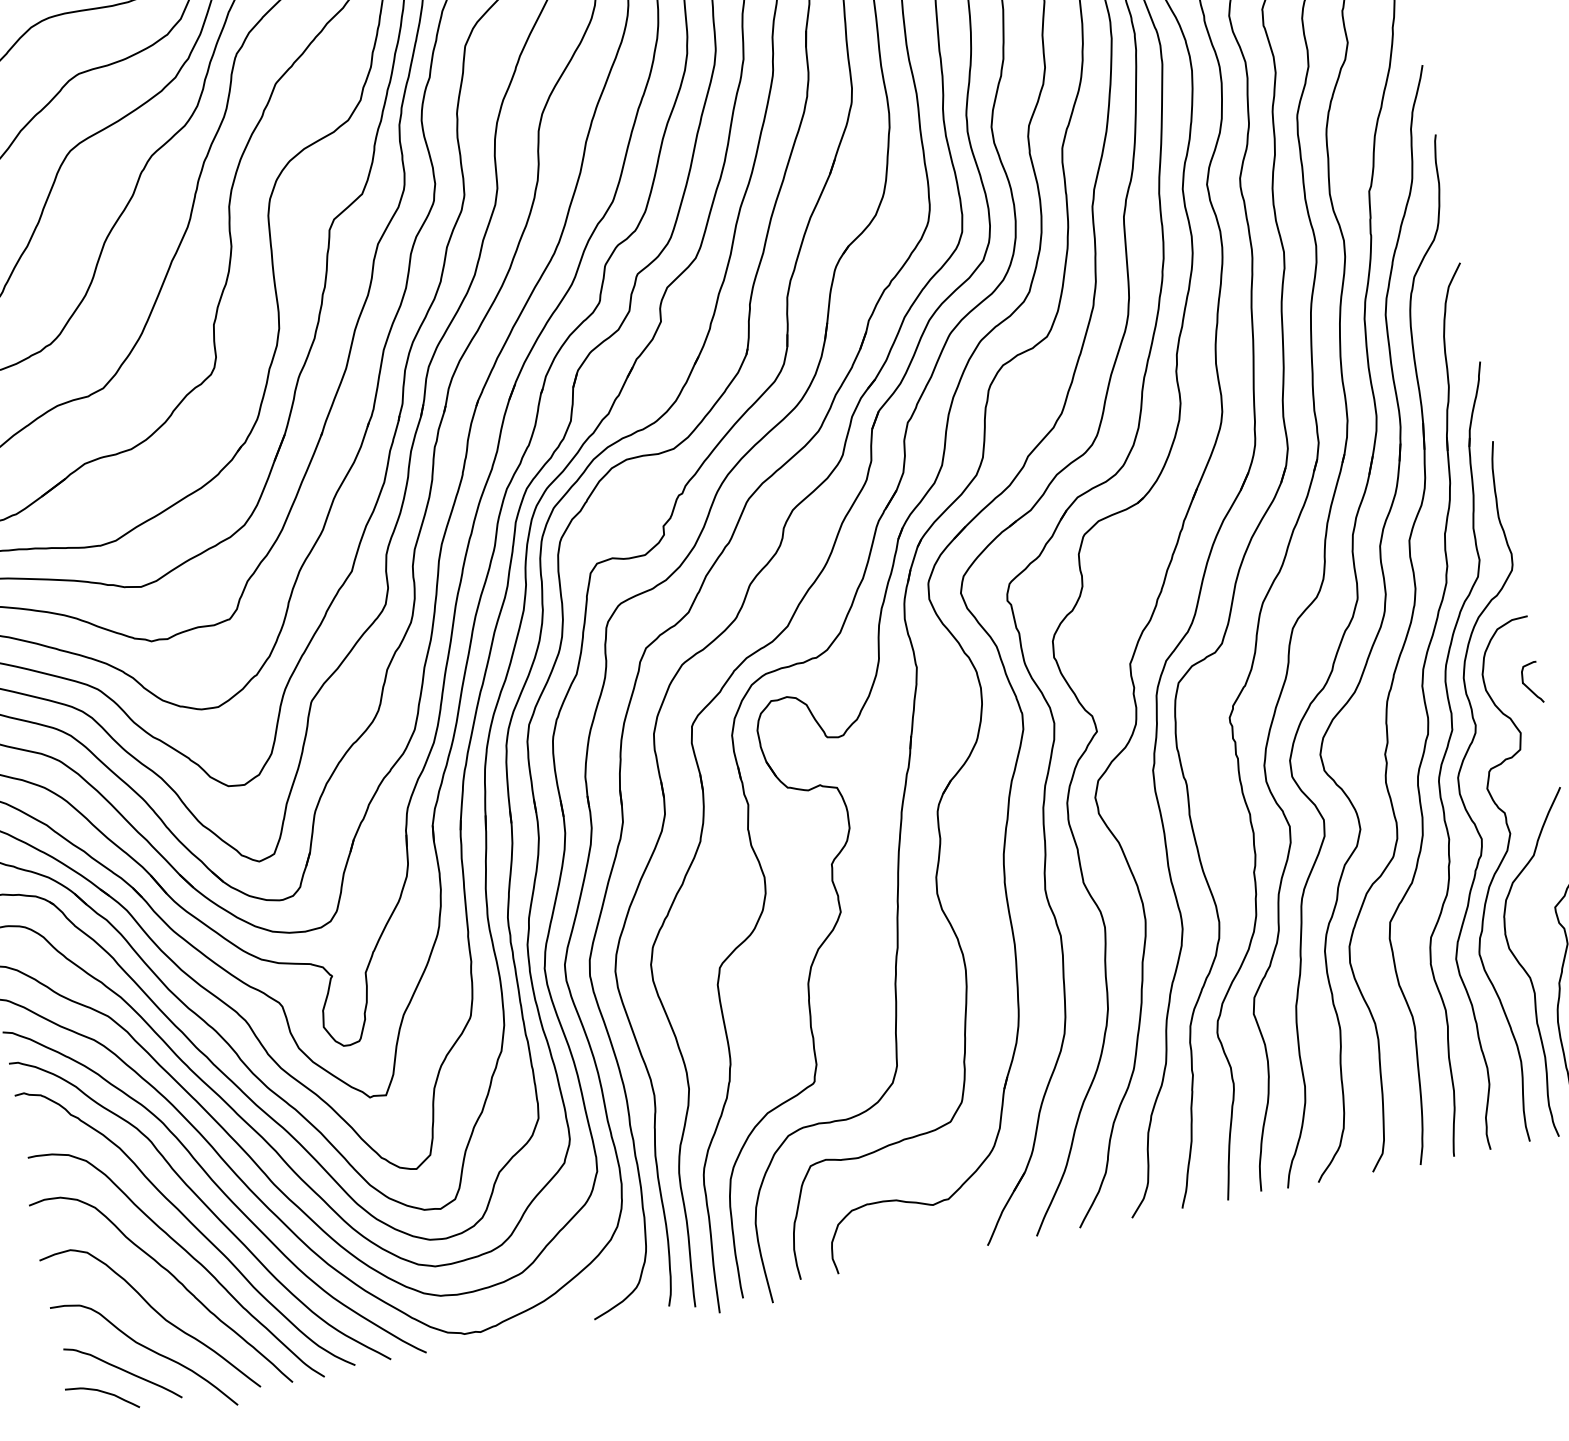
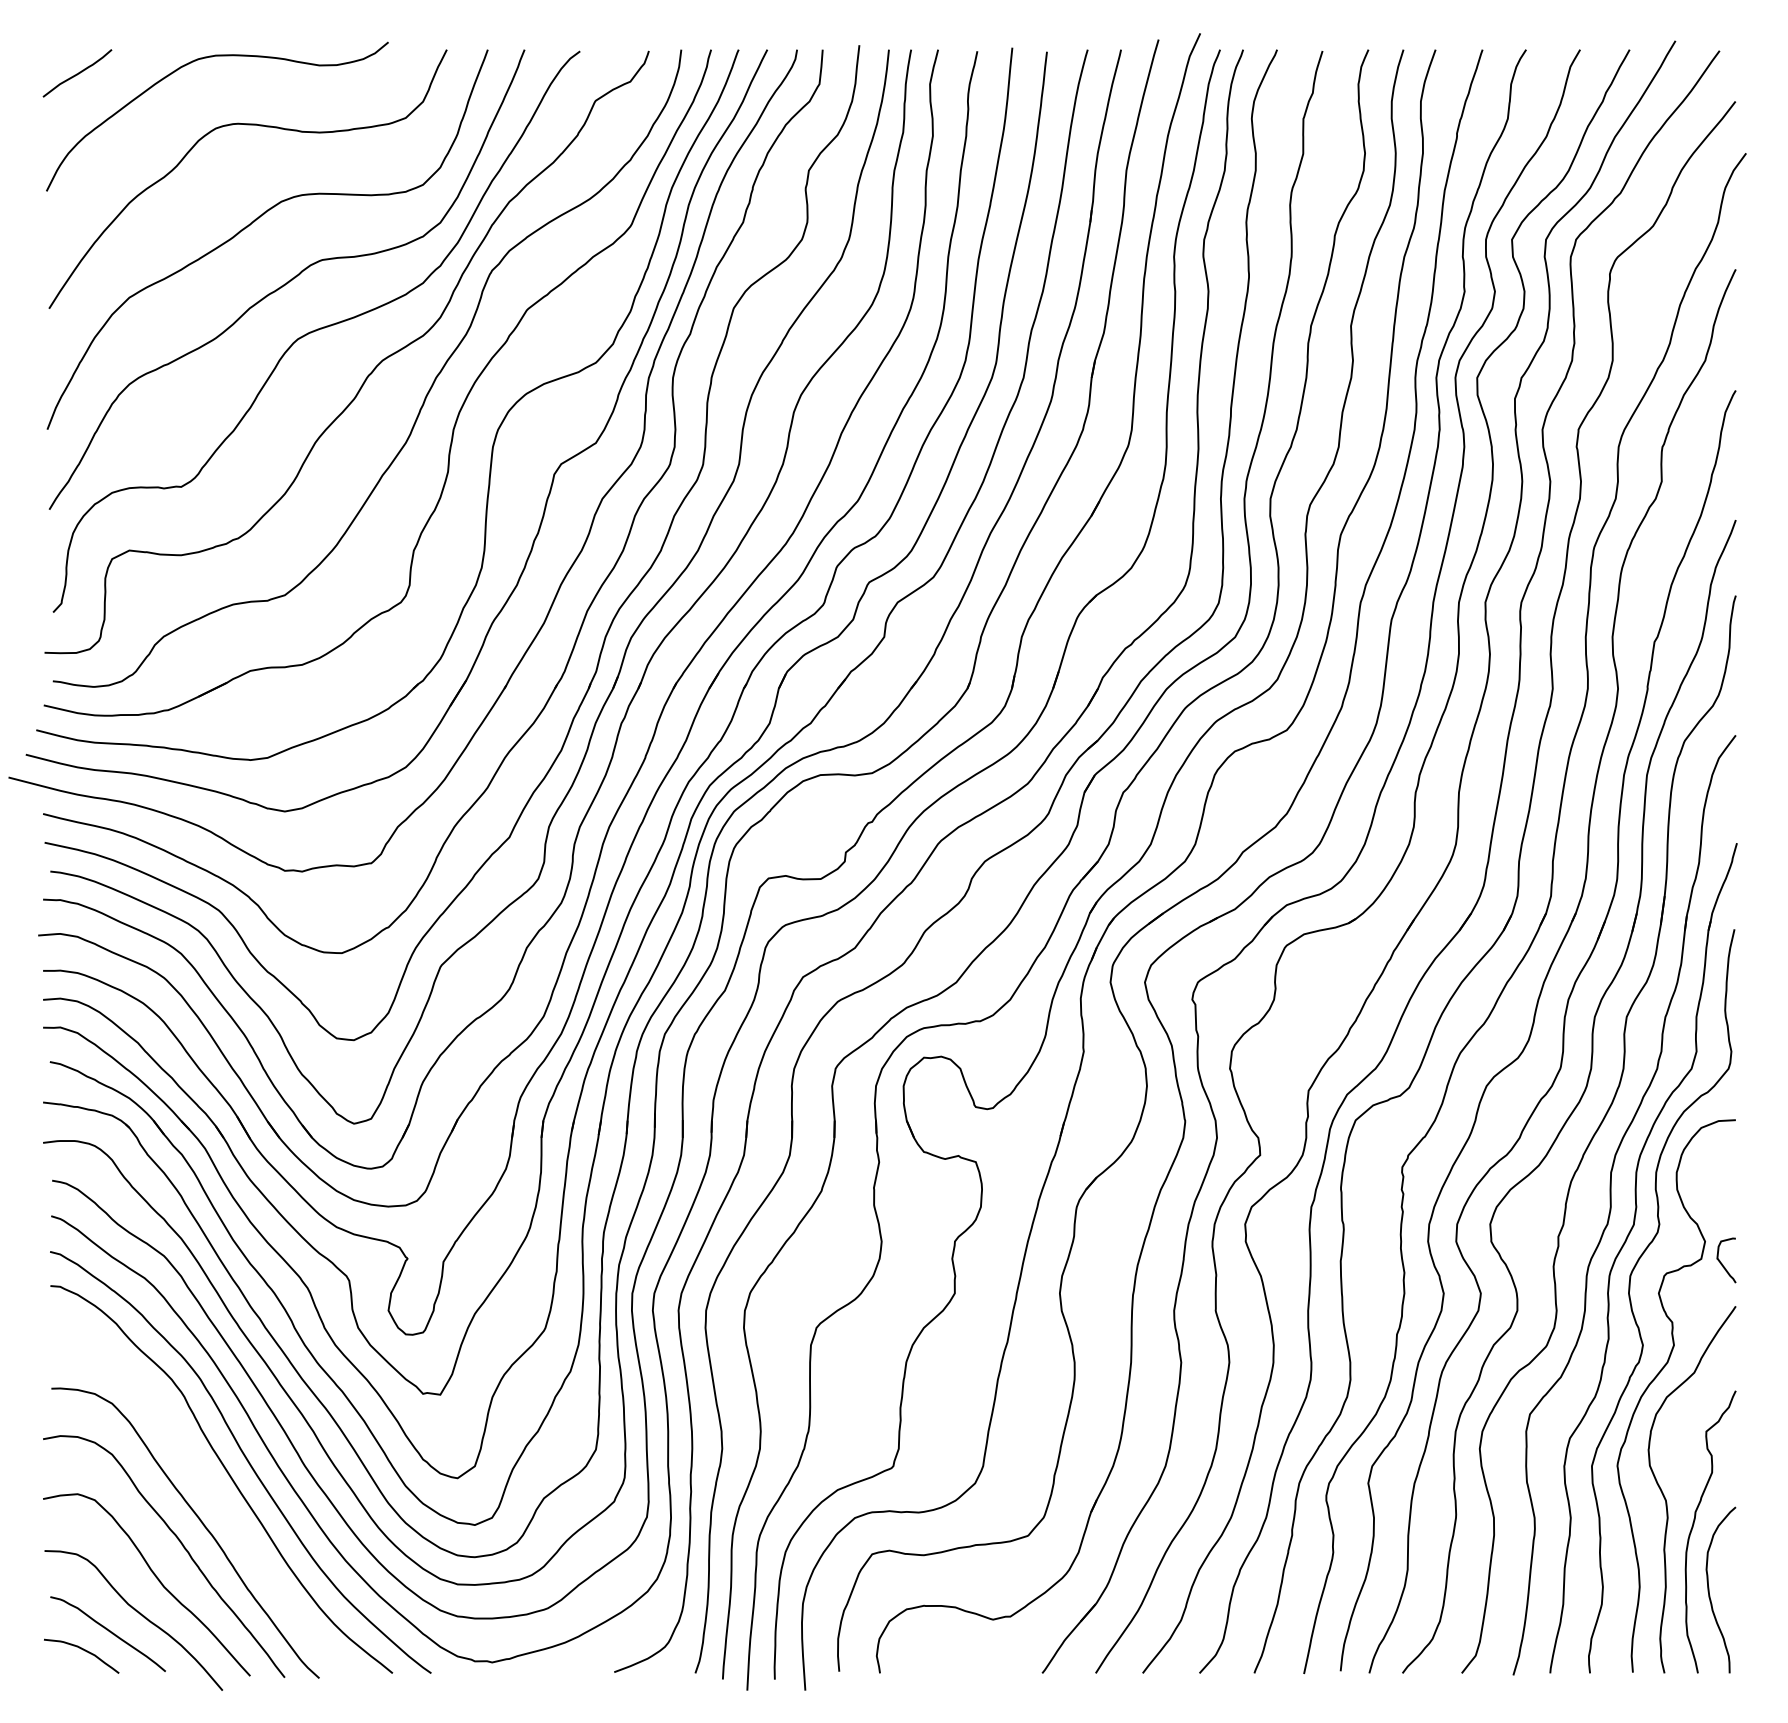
curve: (1528, 686) -> (1722, 1263), moved
curve: (189, 1222) -> (208, 1489), removed

